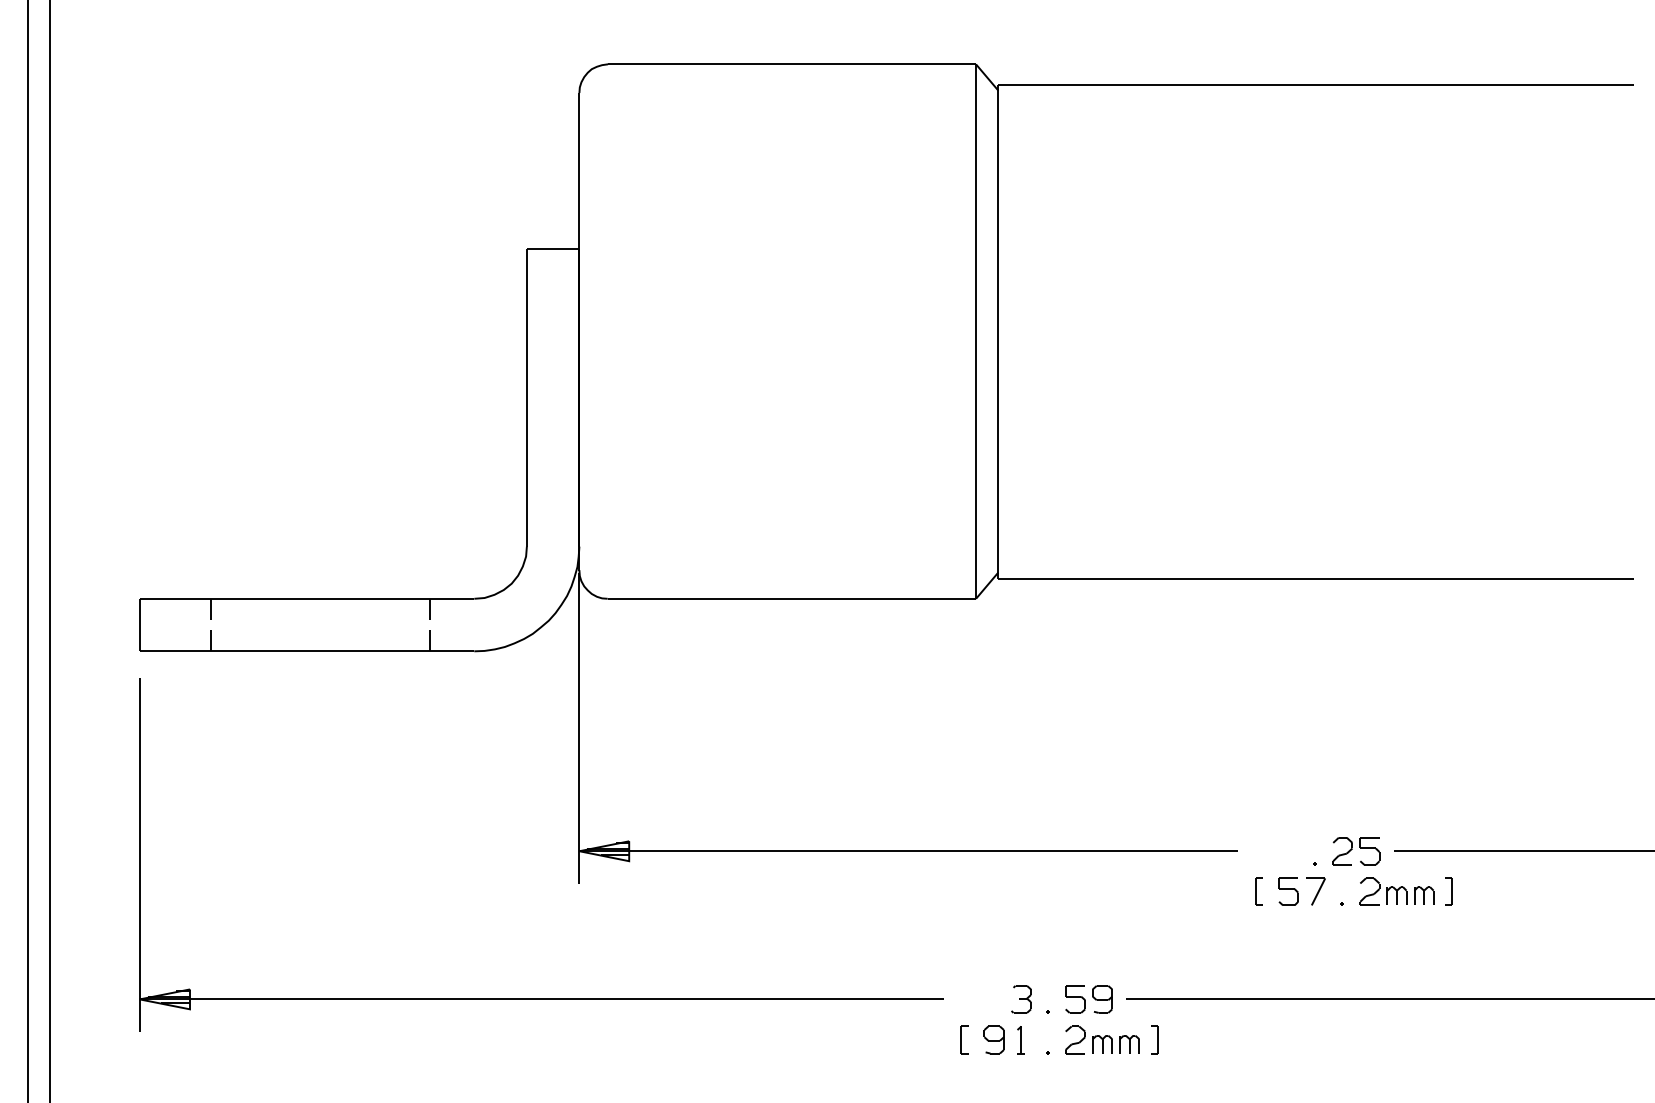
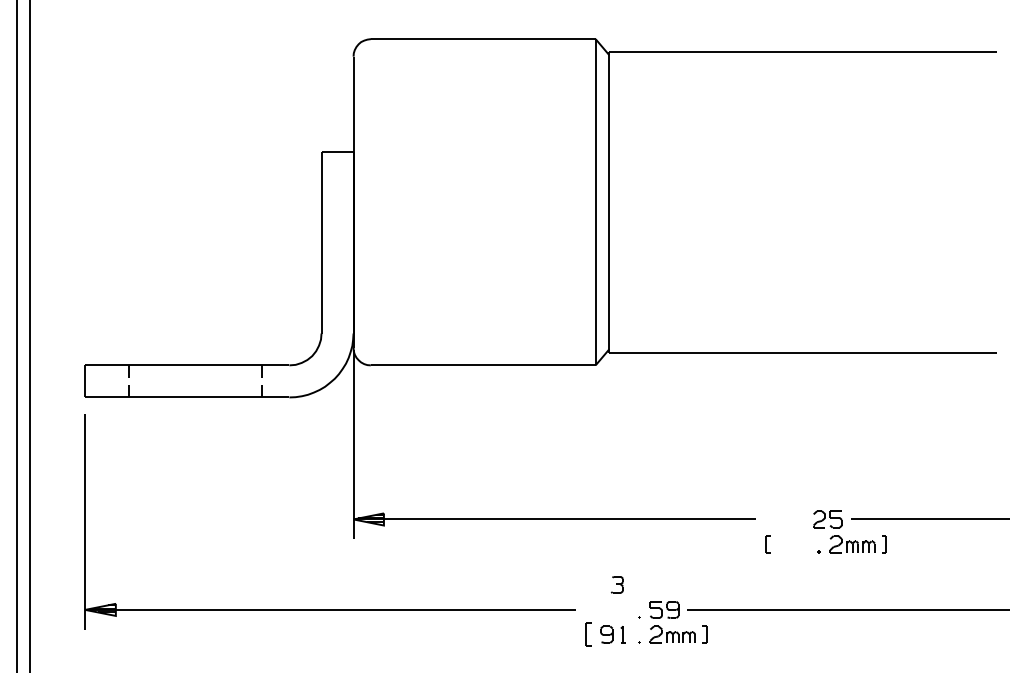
part: (1301, 884) -> (794, 539), removed
part: (1020, 998) -> (616, 584), moved
part: (964, 1039) -> (588, 634), size x1.4

